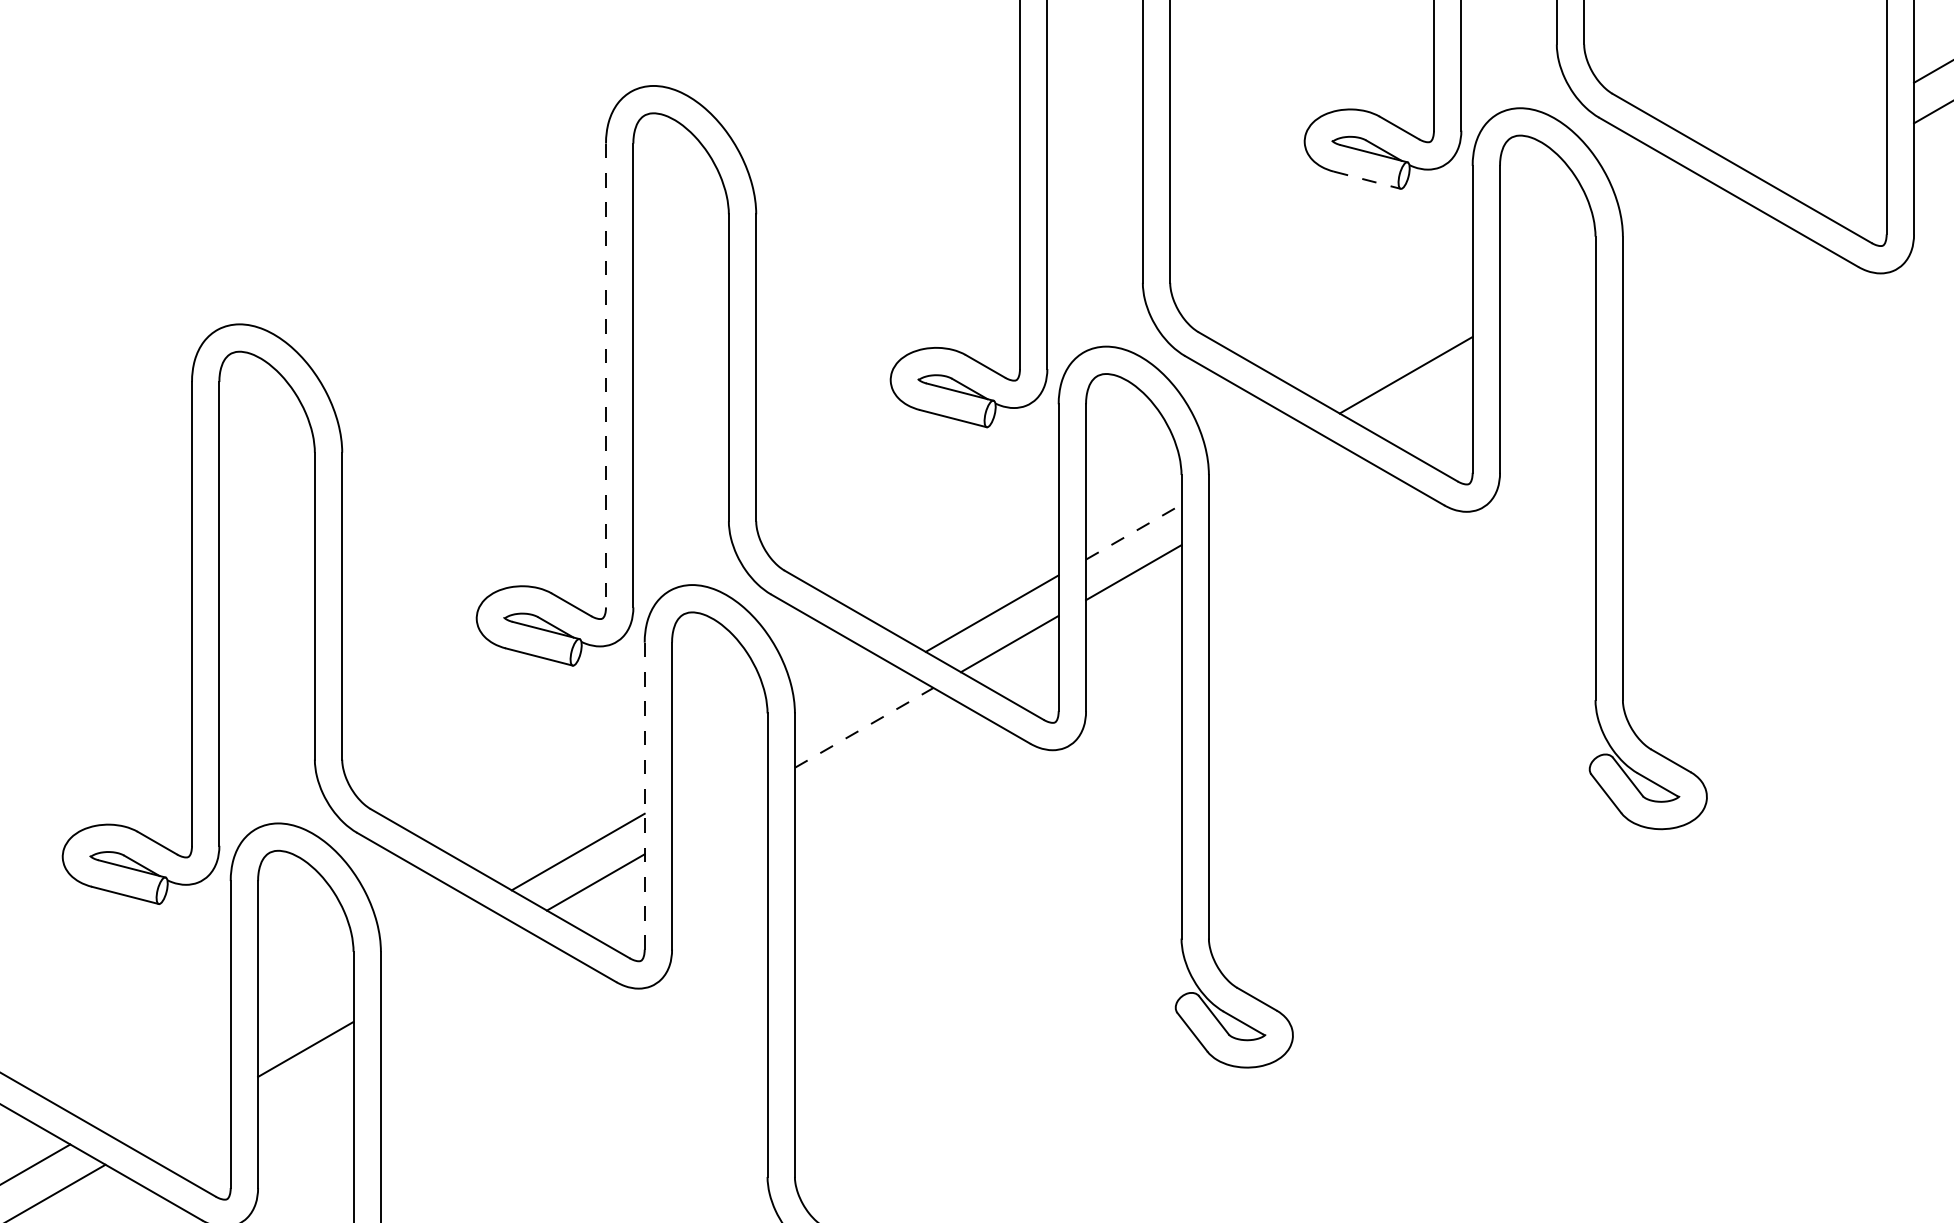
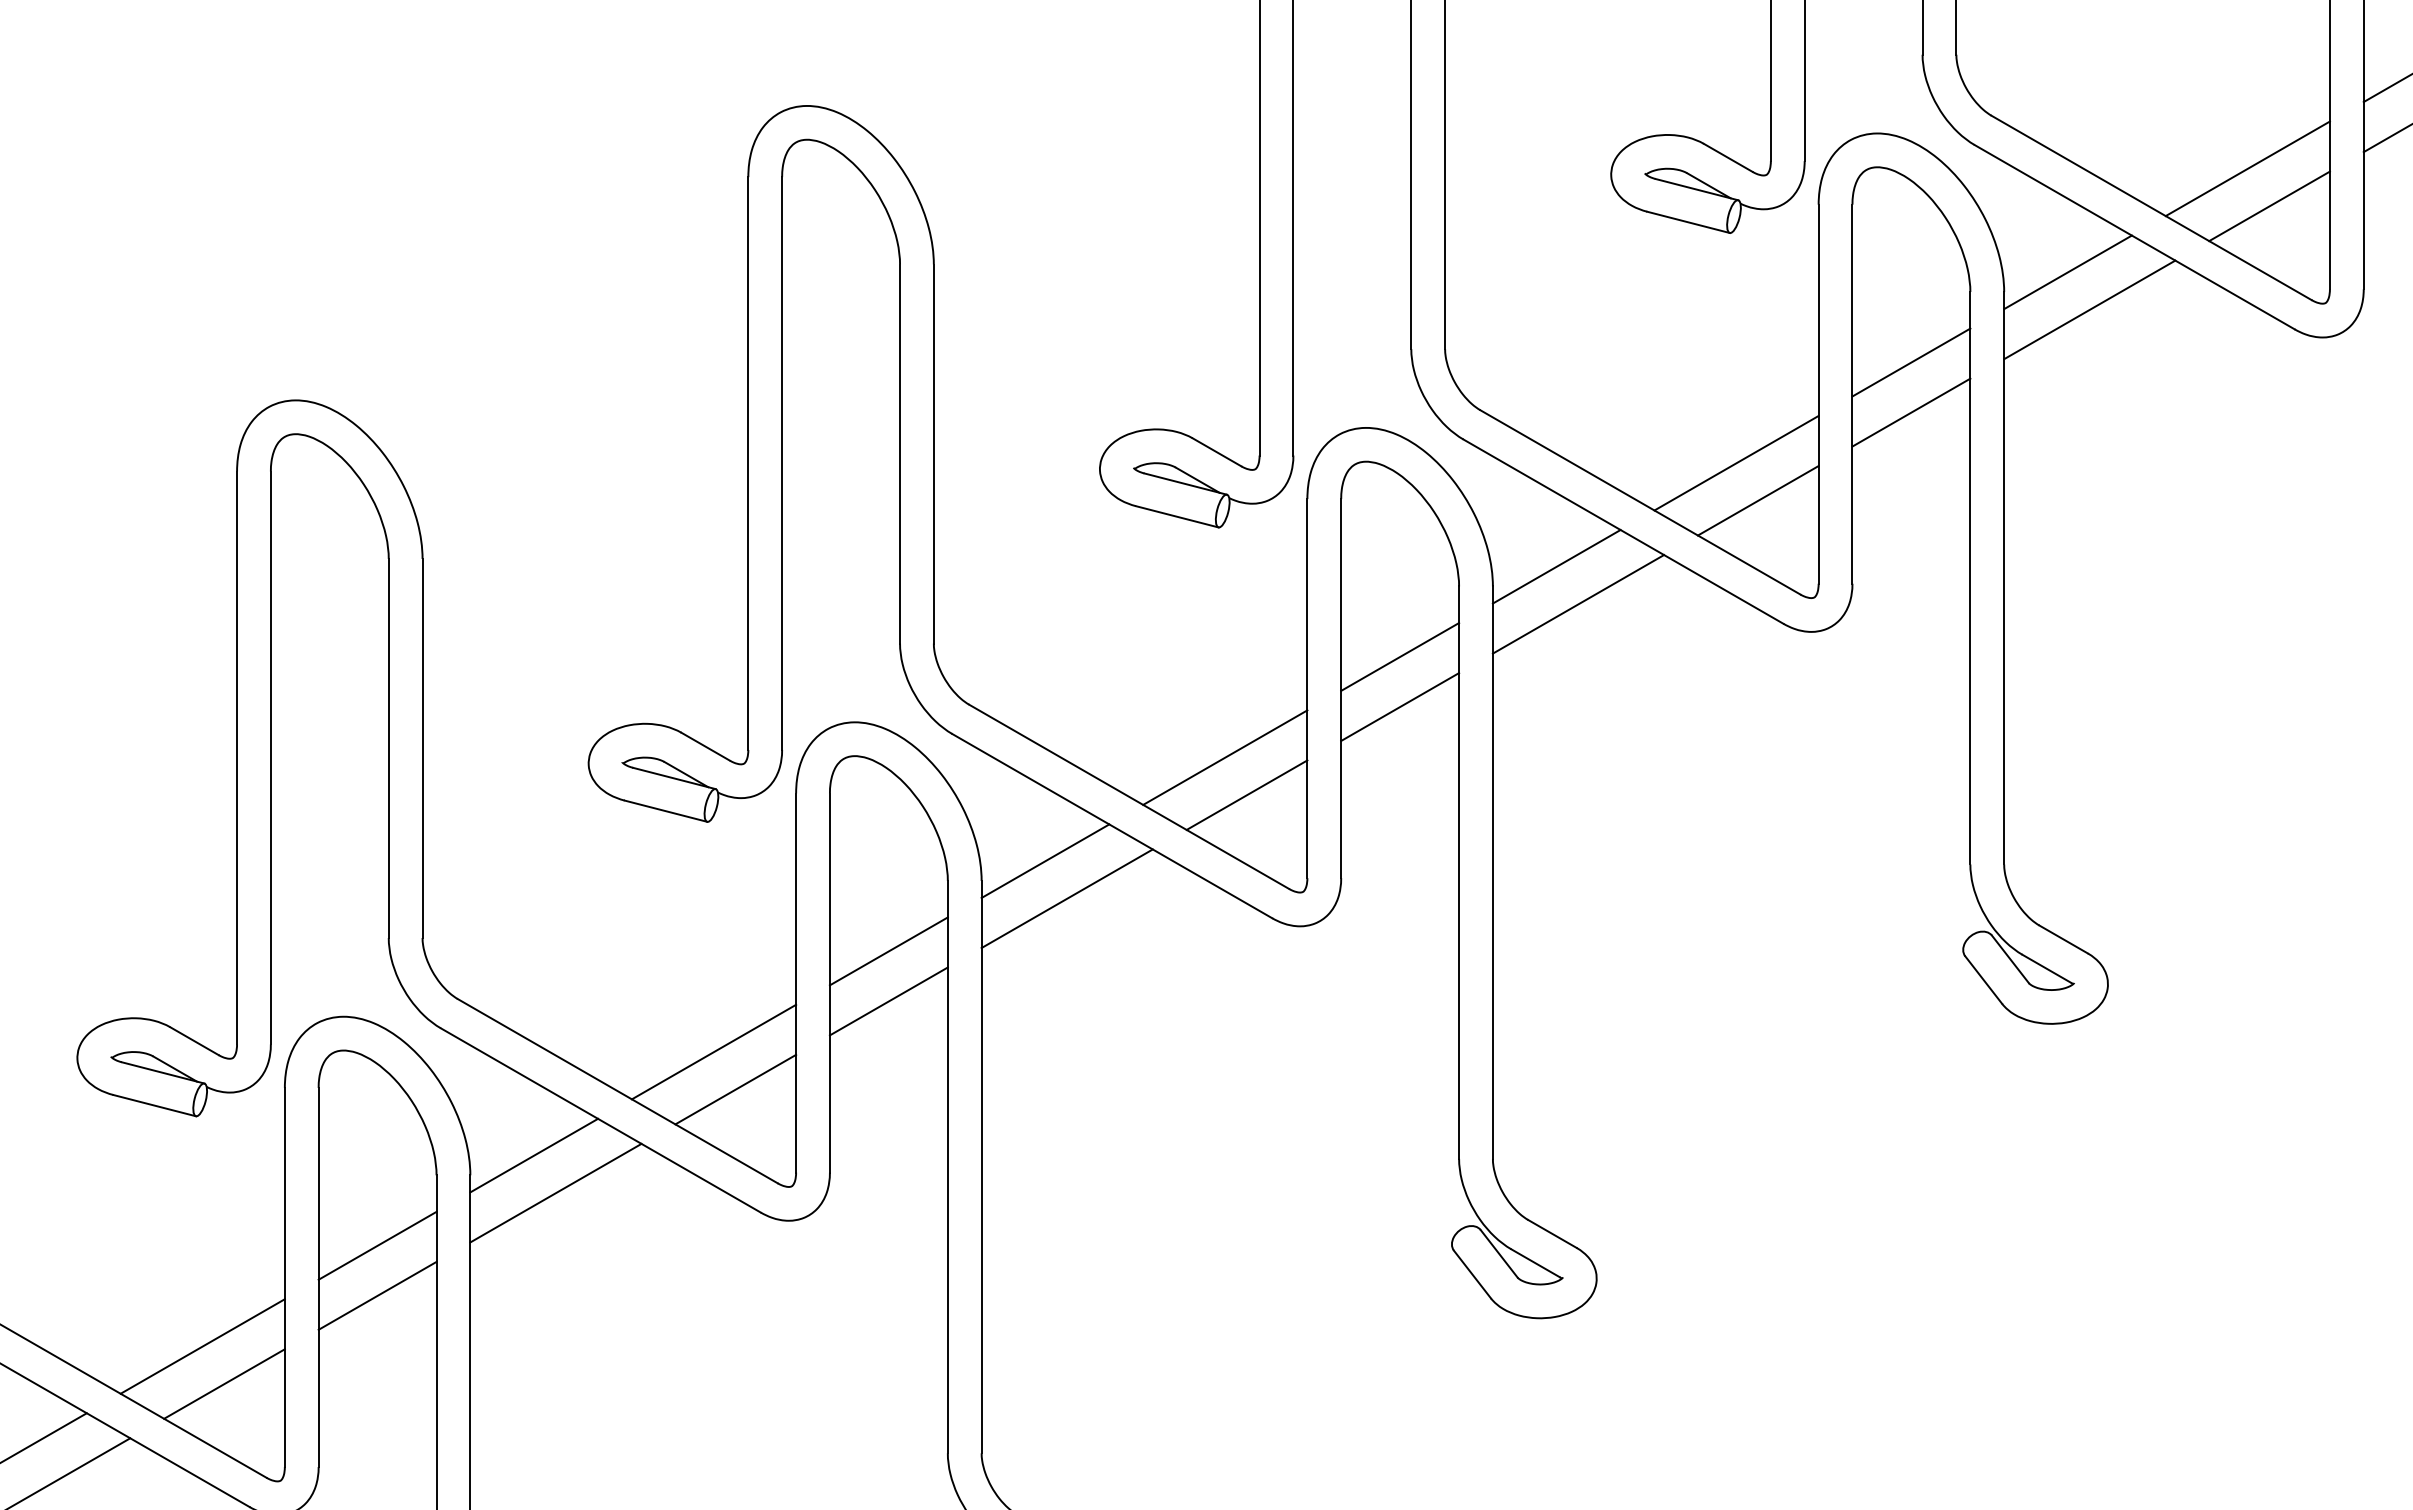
line: (1819, 136) -> (2246, 168), added
line: (1837, 167) -> (2269, 206), added
line: (1367, 180) -> (1688, 222), dashed -> solid
line: (1674, 220) -> (2067, 272), added
line: (1691, 251) -> (2088, 310), added
line: (1547, 293) -> (1911, 362), added
line: (1547, 333) -> (1911, 411), added
line: (606, 375) -> (748, 463), dashed -> solid
line: (1423, 405) -> (1757, 500), added
line: (1260, 458) -> (1556, 566), added
line: (1277, 489) -> (1577, 604), added
line: (1134, 531) -> (1401, 656), dashed -> solid
line: (846, 697) -> (1045, 861), added
line: (864, 727) -> (1067, 898), dashed -> solid
line: (719, 770) -> (888, 951), added
line: (644, 796) -> (795, 983), dashed -> solid
line: (719, 810) -> (888, 1000), added
line: (432, 935) -> (534, 1155), added
line: (449, 966) -> (555, 1193), added
line: (305, 1008) -> (377, 1245), added
line: (163, 1090) -> (201, 1346), added
line: (181, 1120) -> (224, 1383), added

